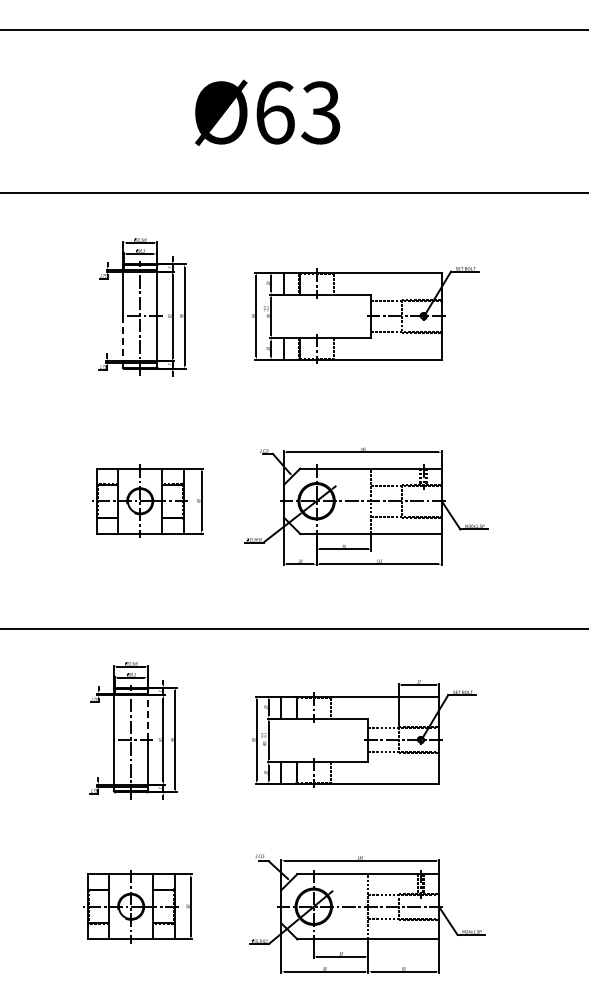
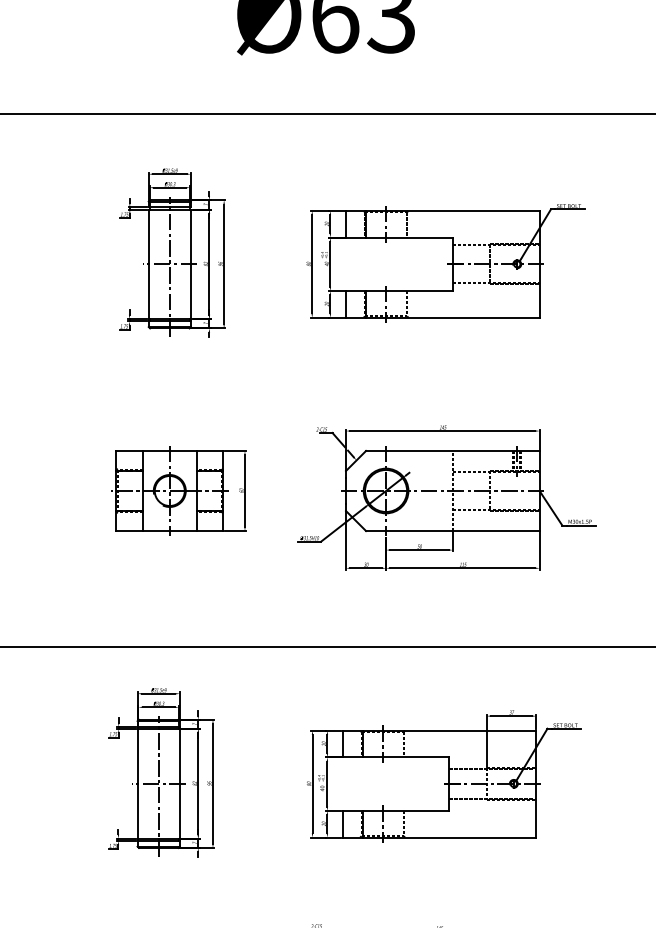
line: (123, 339) -> (149, 292), dashed -> solid
line: (148, 717) -> (179, 756), dashed -> solid

